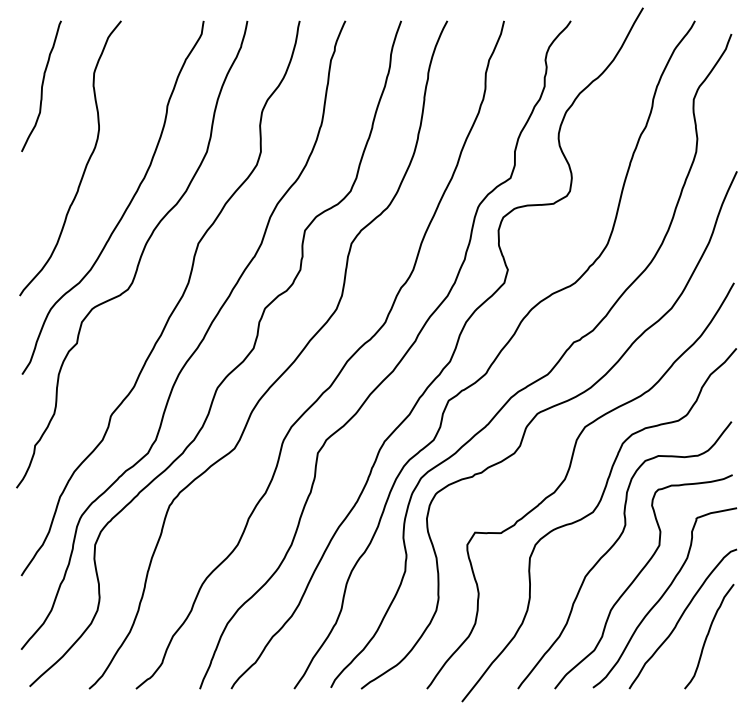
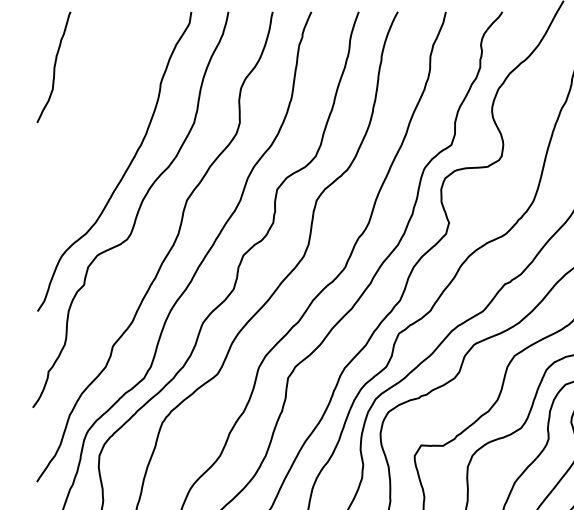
curve: (86, 162) -> (92, 131), removed

